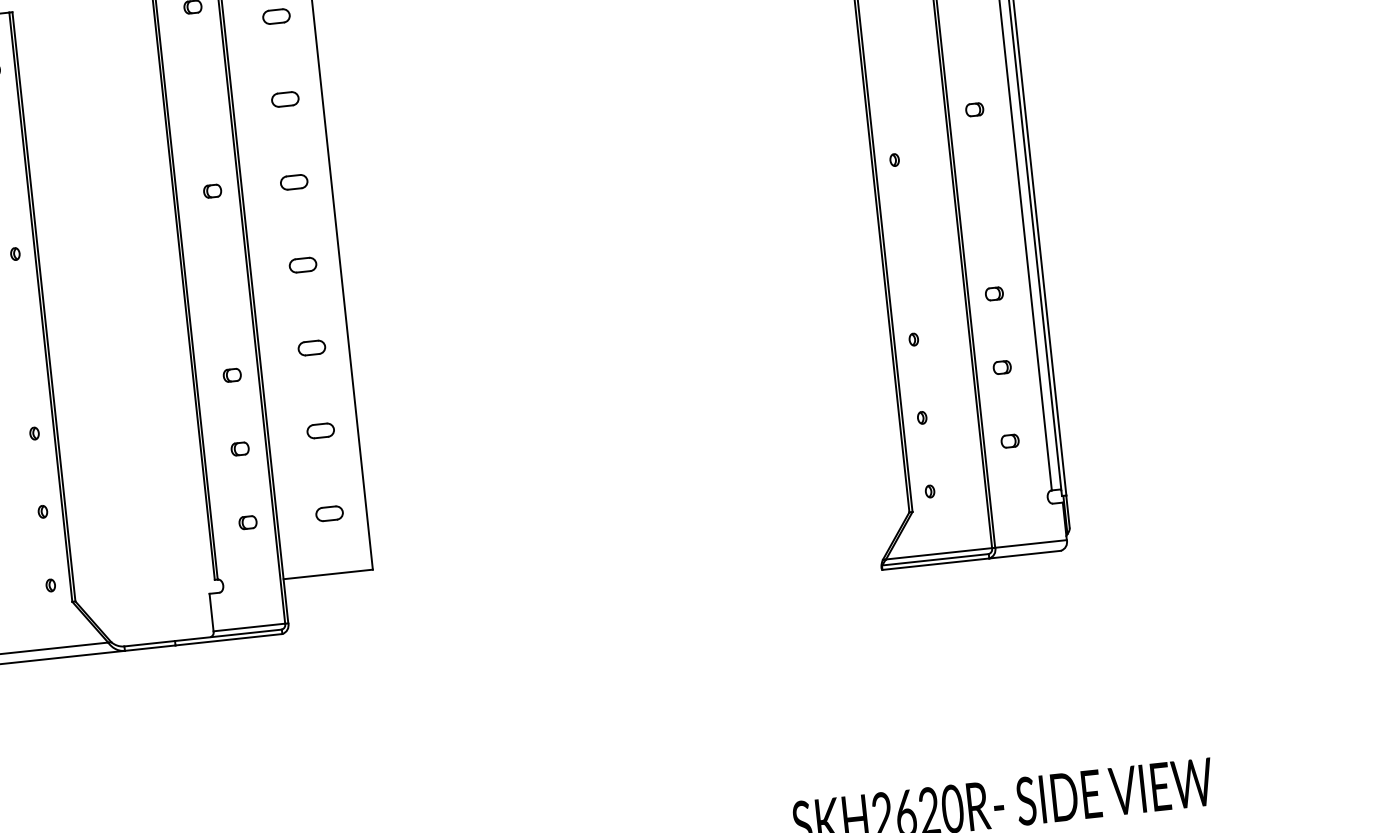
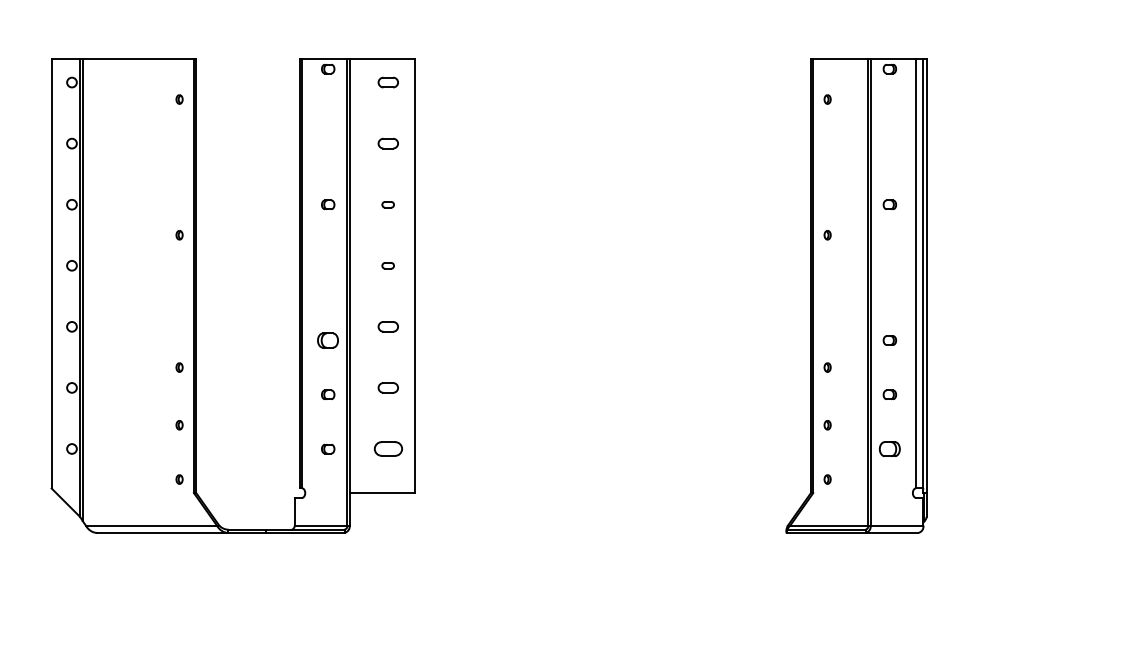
part: (293, 182) -> (387, 204), size x0.6
part: (301, 264) -> (387, 265), size x0.6
part: (232, 375) -> (328, 340), size x1.6
part: (1009, 440) -> (889, 448), size x1.6
part: (328, 513) -> (387, 448), size x1.4

